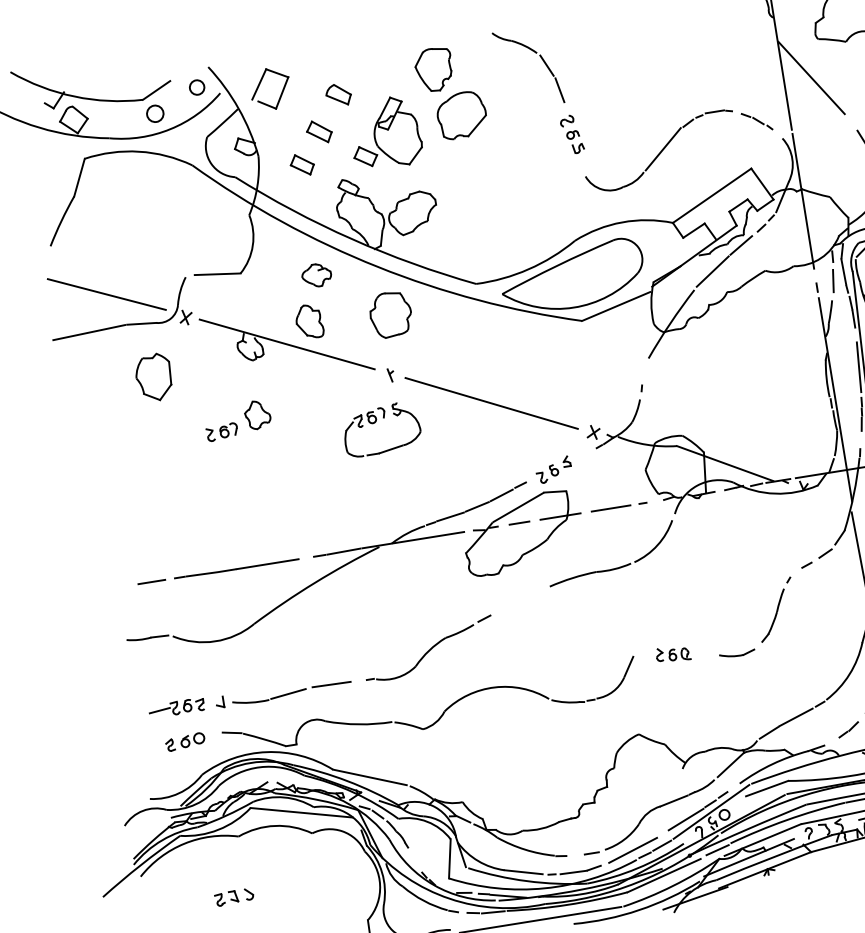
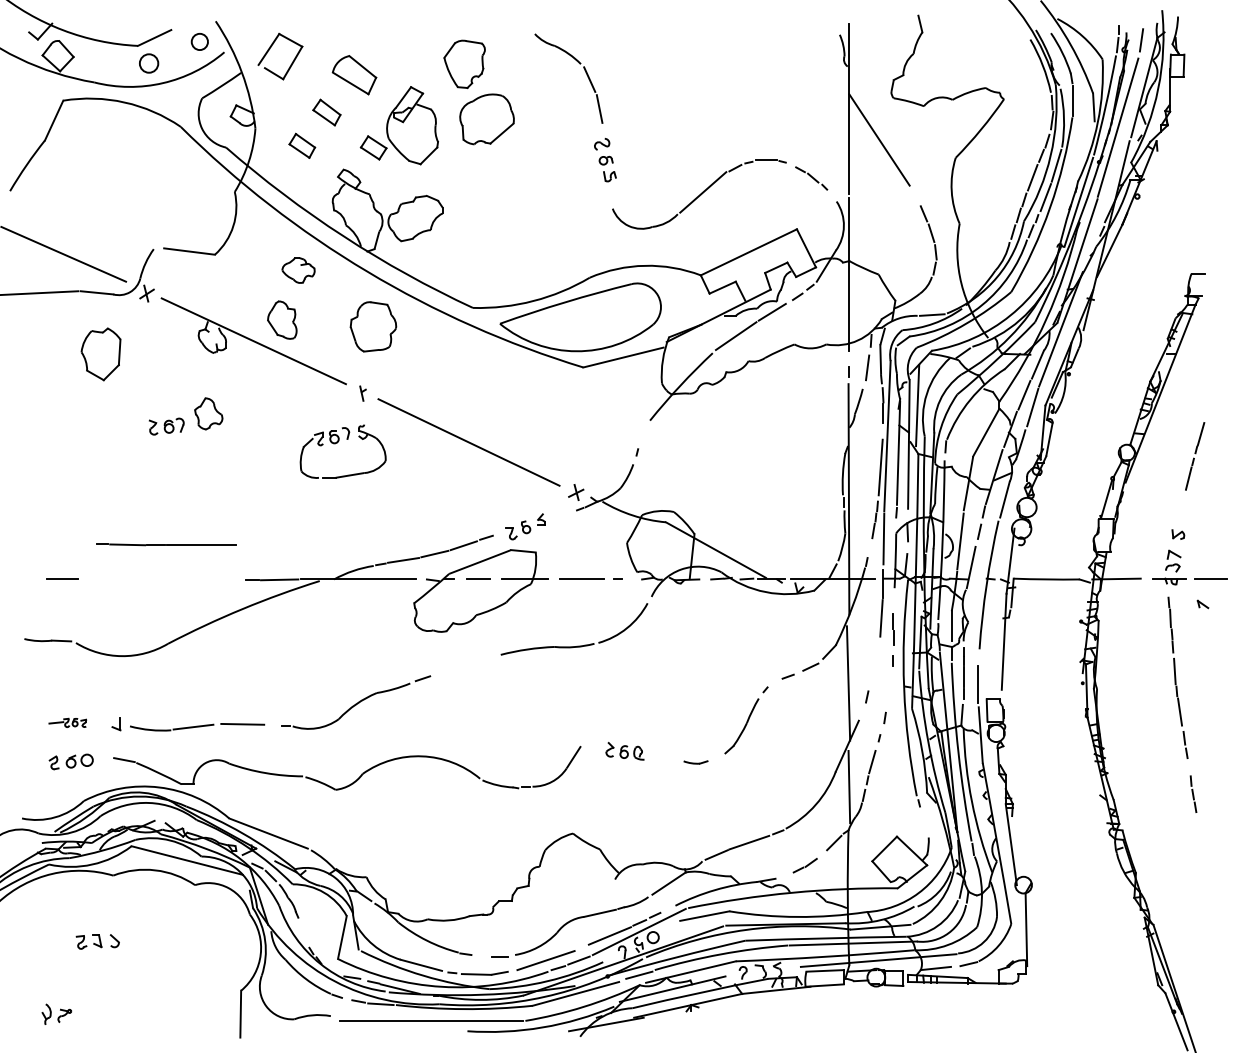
part: (338, 95) -> (354, 75), size x1.6
part: (236, 568) -> (166, 544), moved
part: (737, 654) -> (695, 762), size x0.6
part: (176, 707) -> (67, 722), size x0.6

